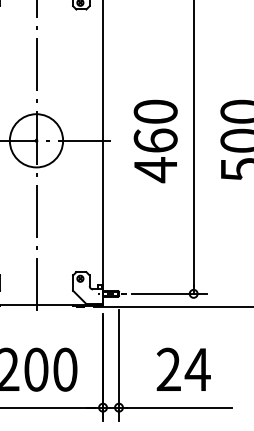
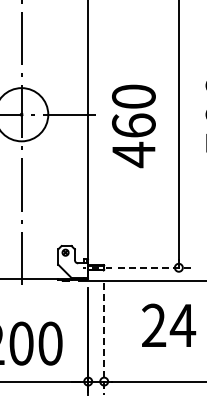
text: (155, 141) -> (133, 126), moved
line: (170, 293) -> (155, 267), solid -> dashed
line: (119, 365) -> (104, 339), solid -> dashed
text: (183, 368) -> (168, 324), moved

